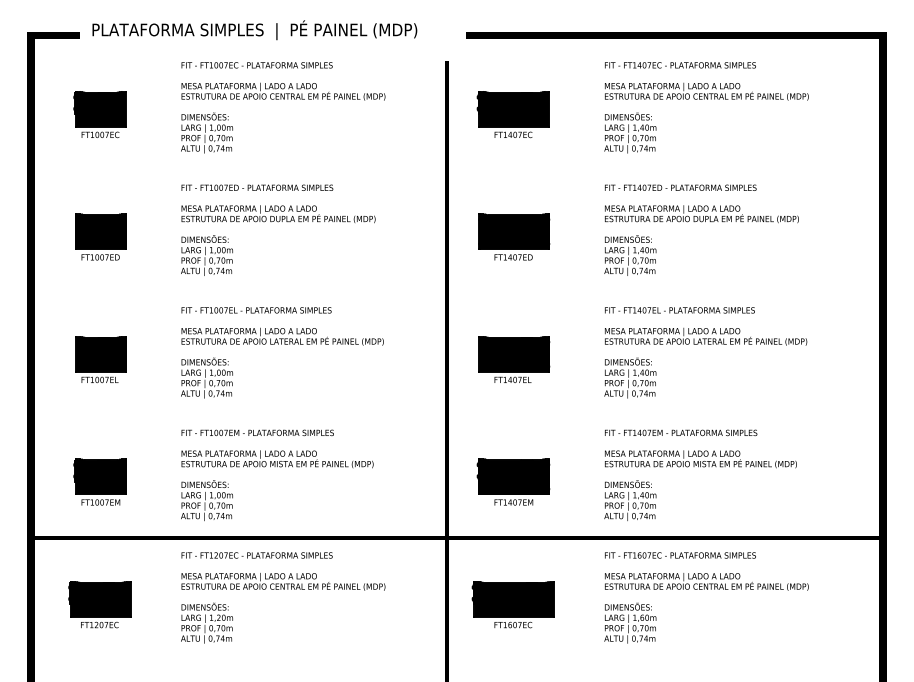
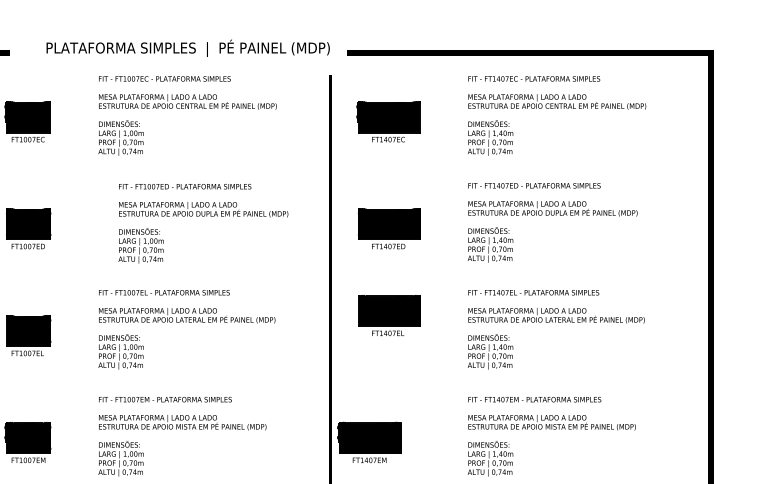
text: (254, 30) -> (187, 48), moved
text: (278, 229) -> (203, 223), moved
part: (514, 359) -> (389, 315), moved
part: (513, 481) -> (369, 442), moved

